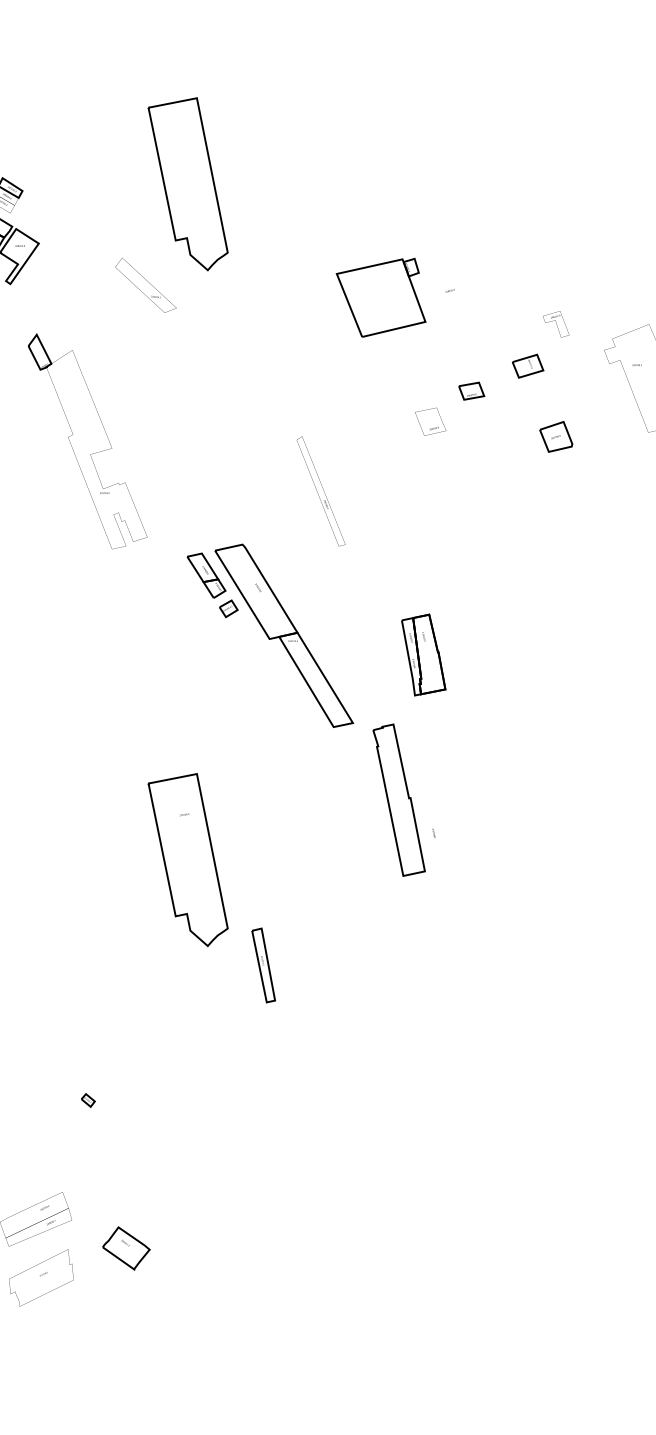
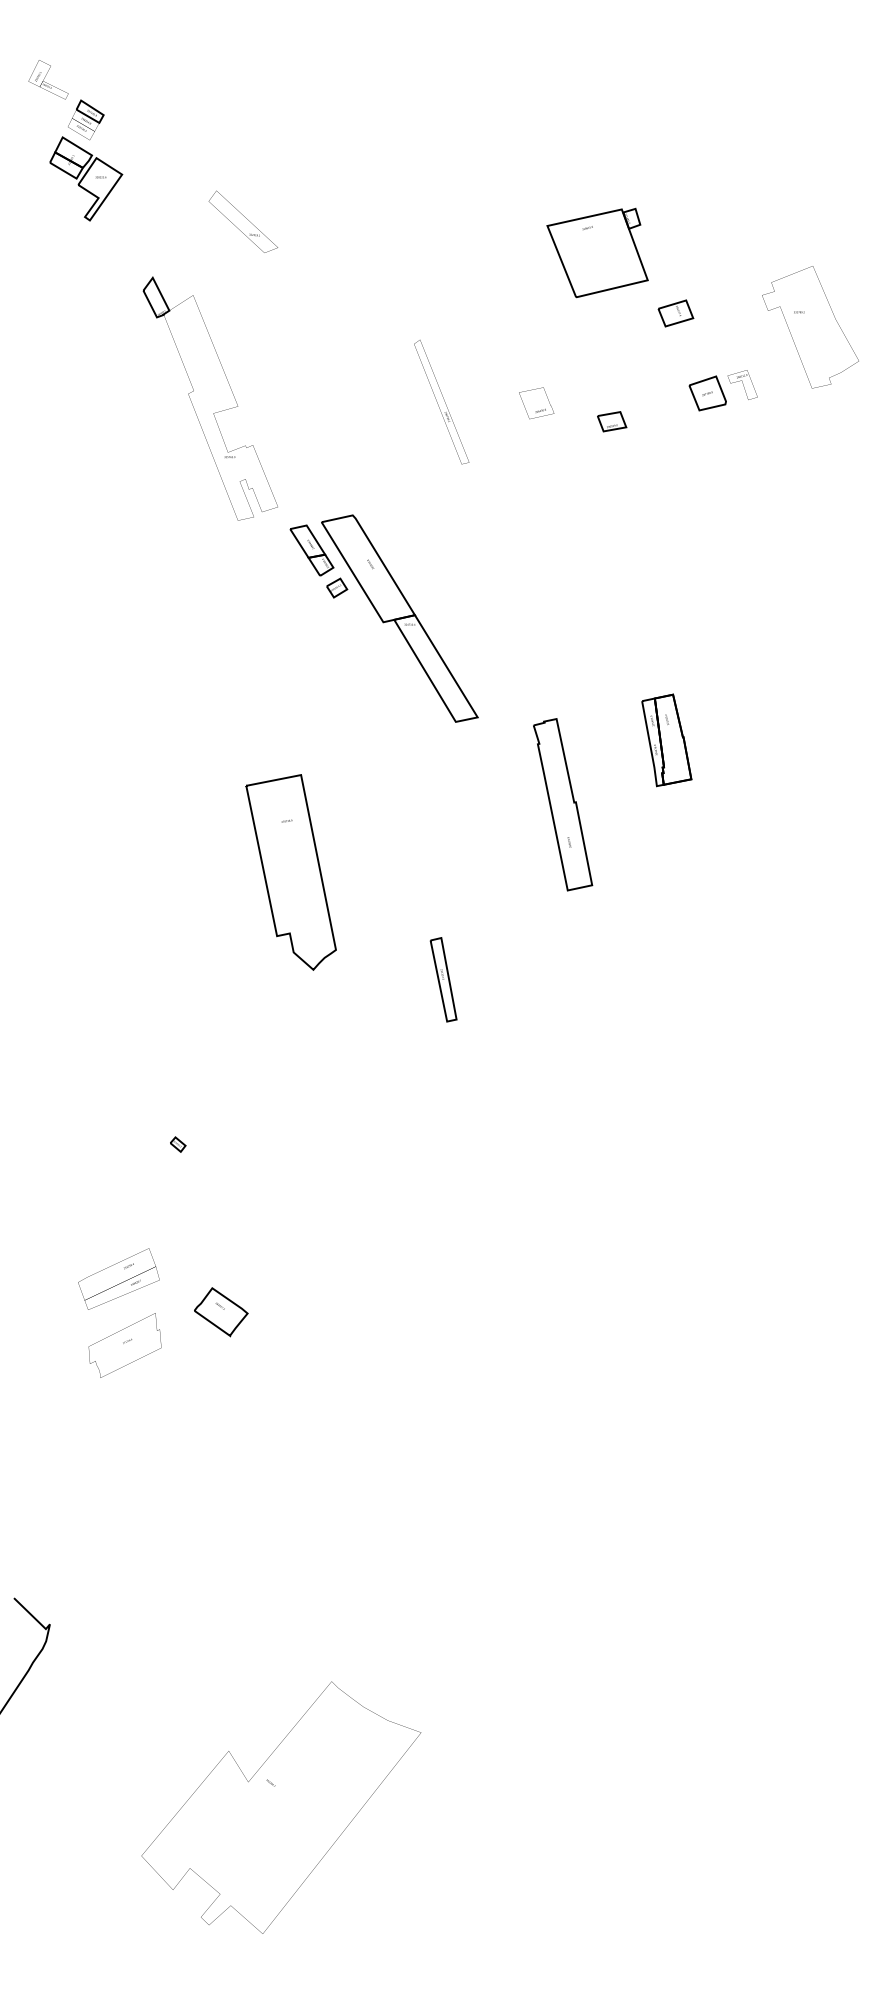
curve: (166, 189) -> (266, 113), removed
part: (381, 297) -> (597, 252), moved
text: (555, 323) -> (742, 384), moved
part: (472, 391) -> (612, 421), moved
text: (430, 421) -> (536, 403), moved
part: (86, 441) -> (209, 398), moved
text: (320, 491) -> (441, 402), moved
part: (423, 655) -> (666, 740), moved
part: (399, 800) -> (563, 804), moved
part: (263, 965) -> (443, 979), moved

